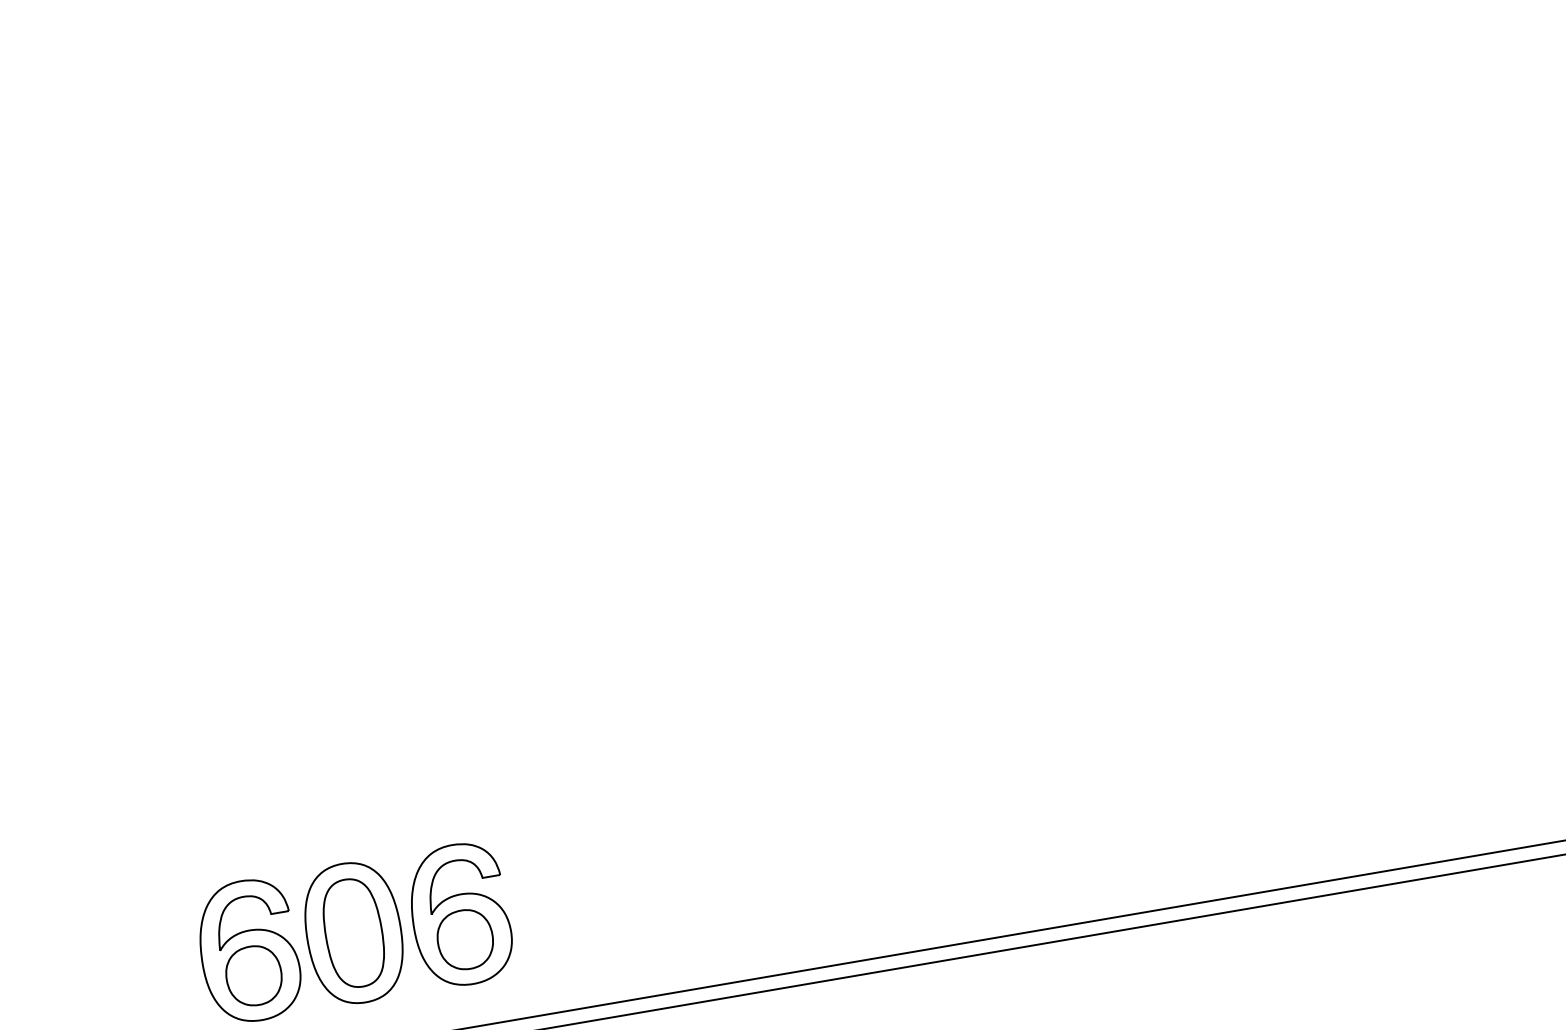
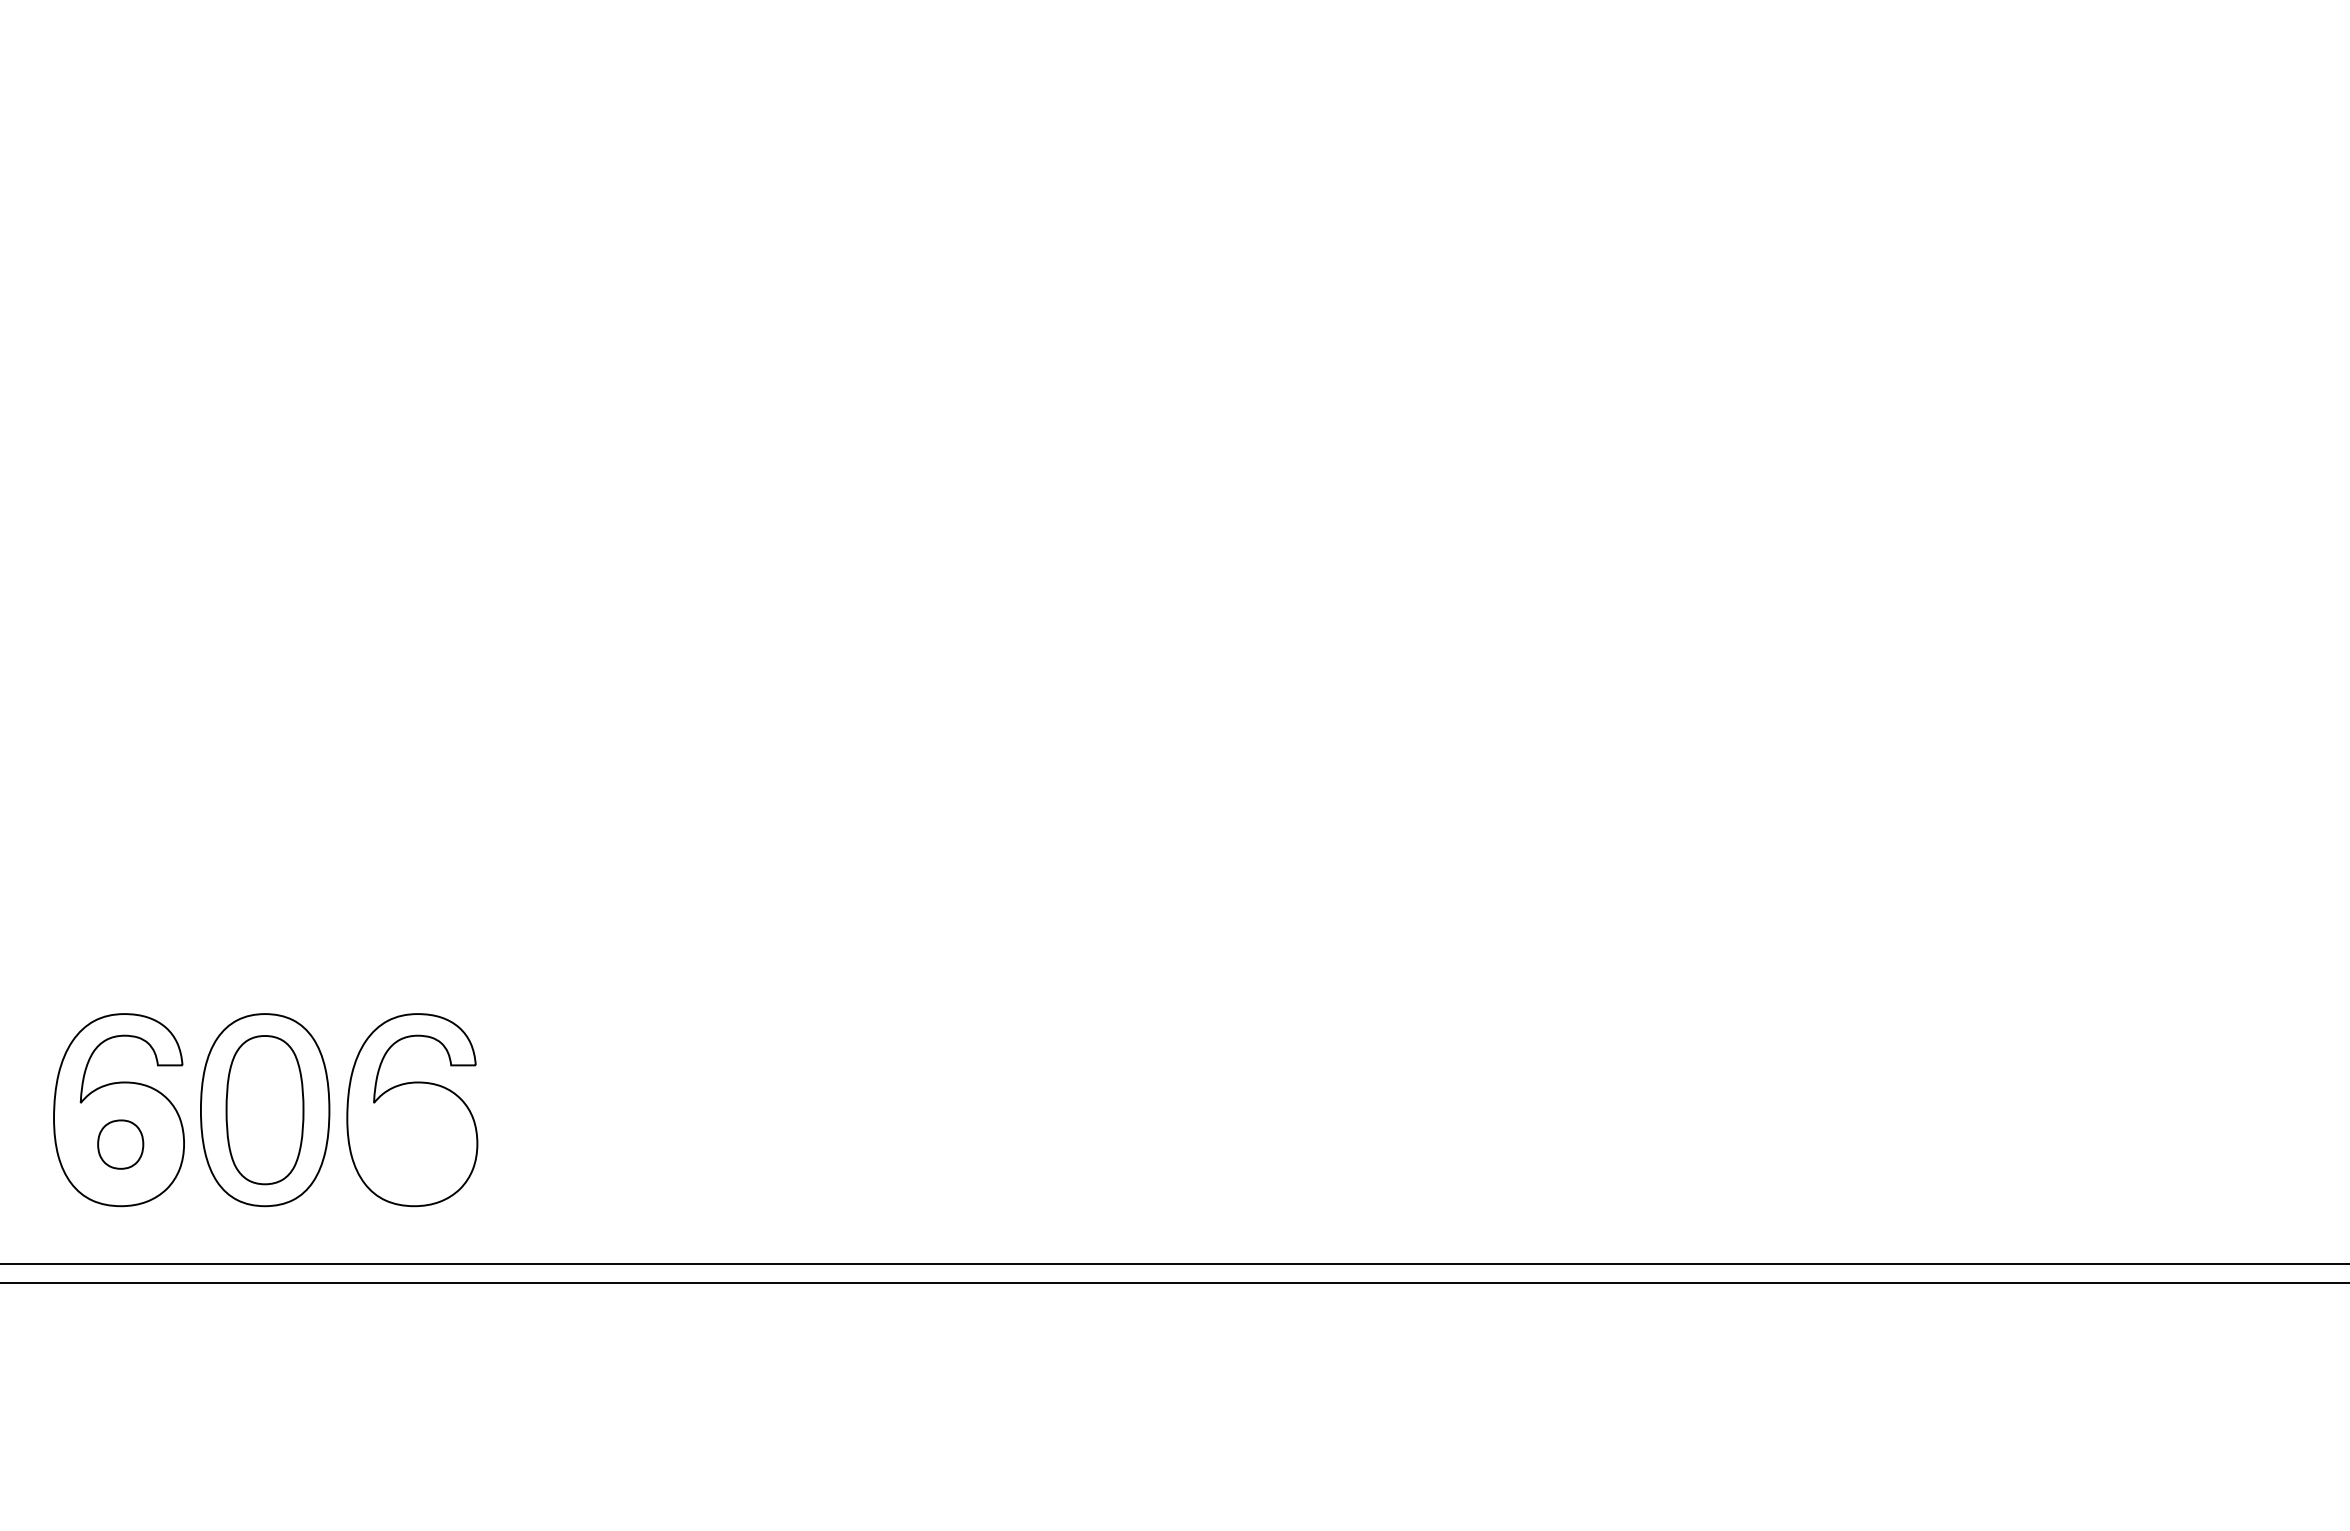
part: (465, 939) -> (413, 1144), removed
part: (253, 975) -> (120, 1144), size x0.6

